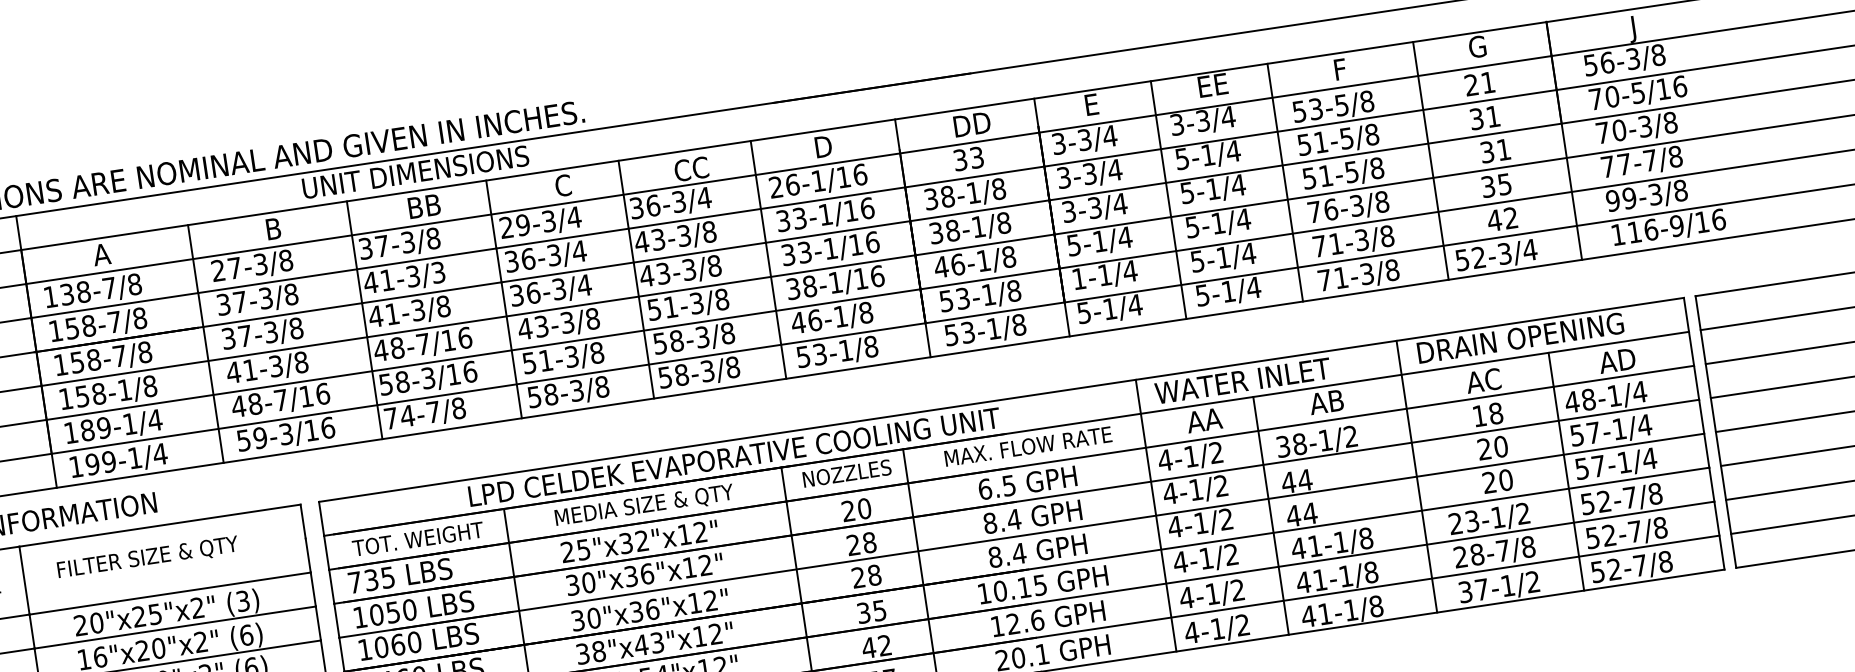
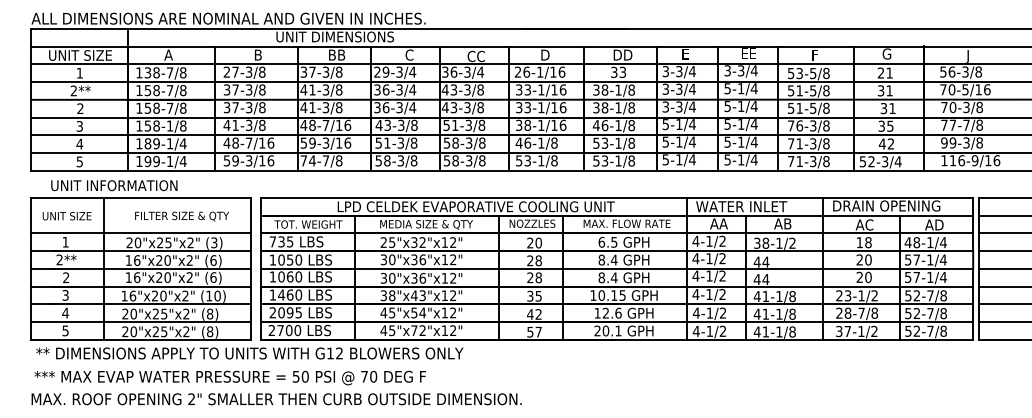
text: (437, 271) -> (338, 89), 41-3/3 -> 41-3/8
text: (1078, 277) -> (665, 141), 1-1/4 -> 5-1/4
text: (402, 380) -> (312, 142), 58-3/16 -> 59-3/16
text: (146, 558) -> (181, 216), moved

